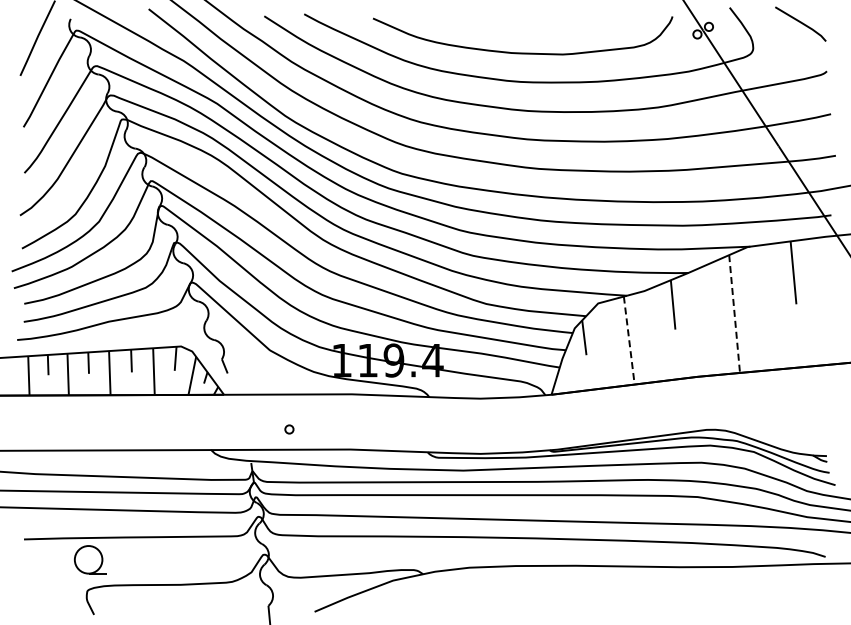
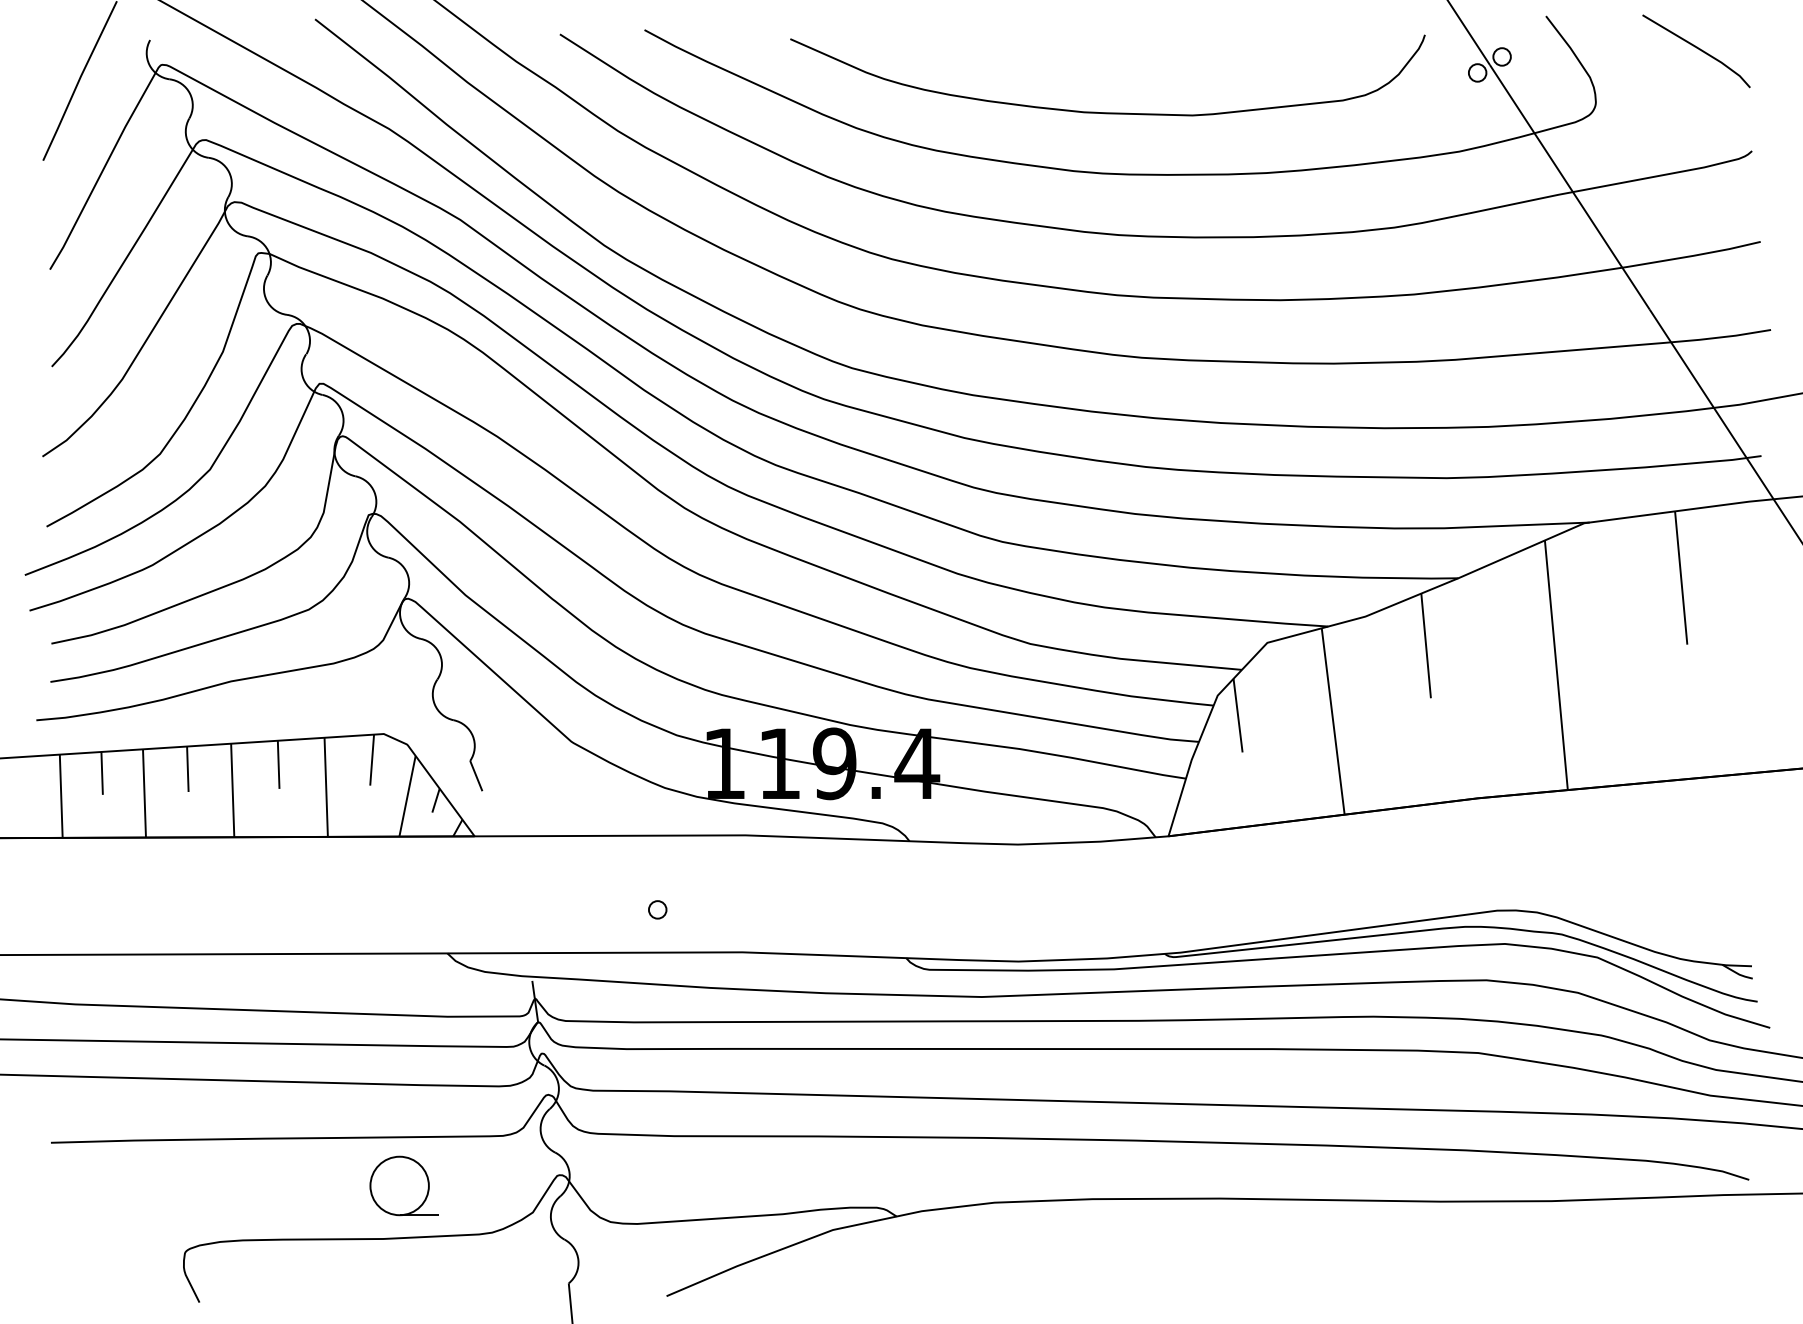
line: (734, 314) -> (1556, 666), dashed -> solid
line: (629, 341) -> (1333, 723), dashed -> solid
part: (289, 429) -> (657, 909), moved
part: (90, 559) -> (403, 1185), moved

